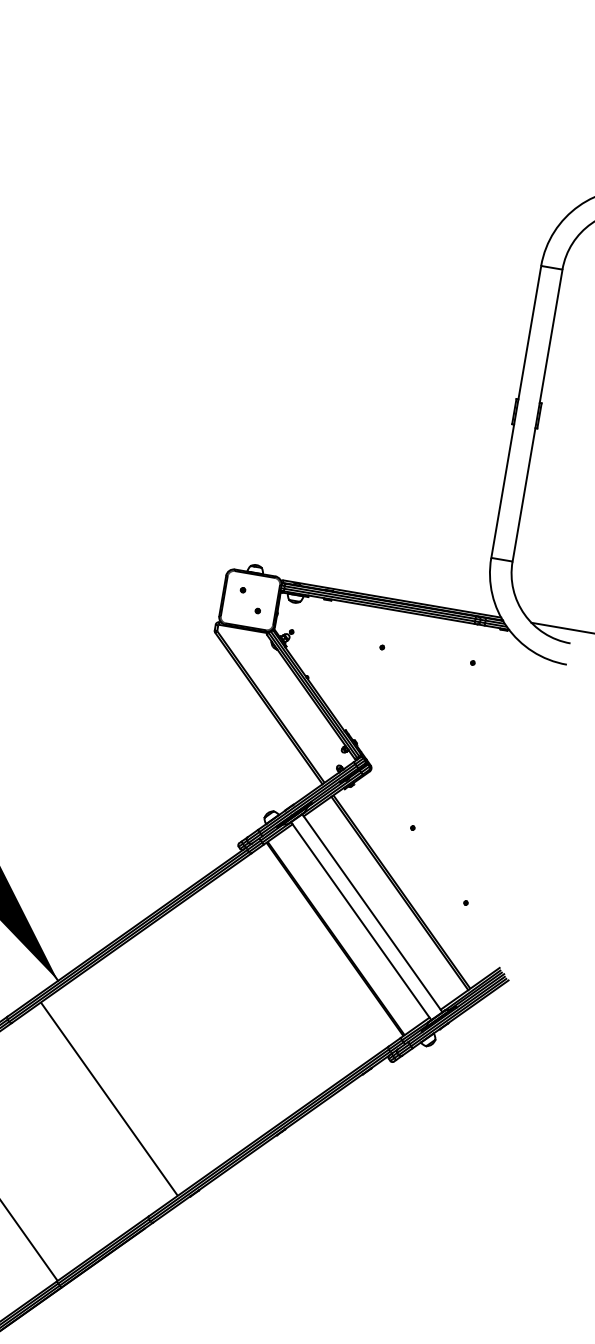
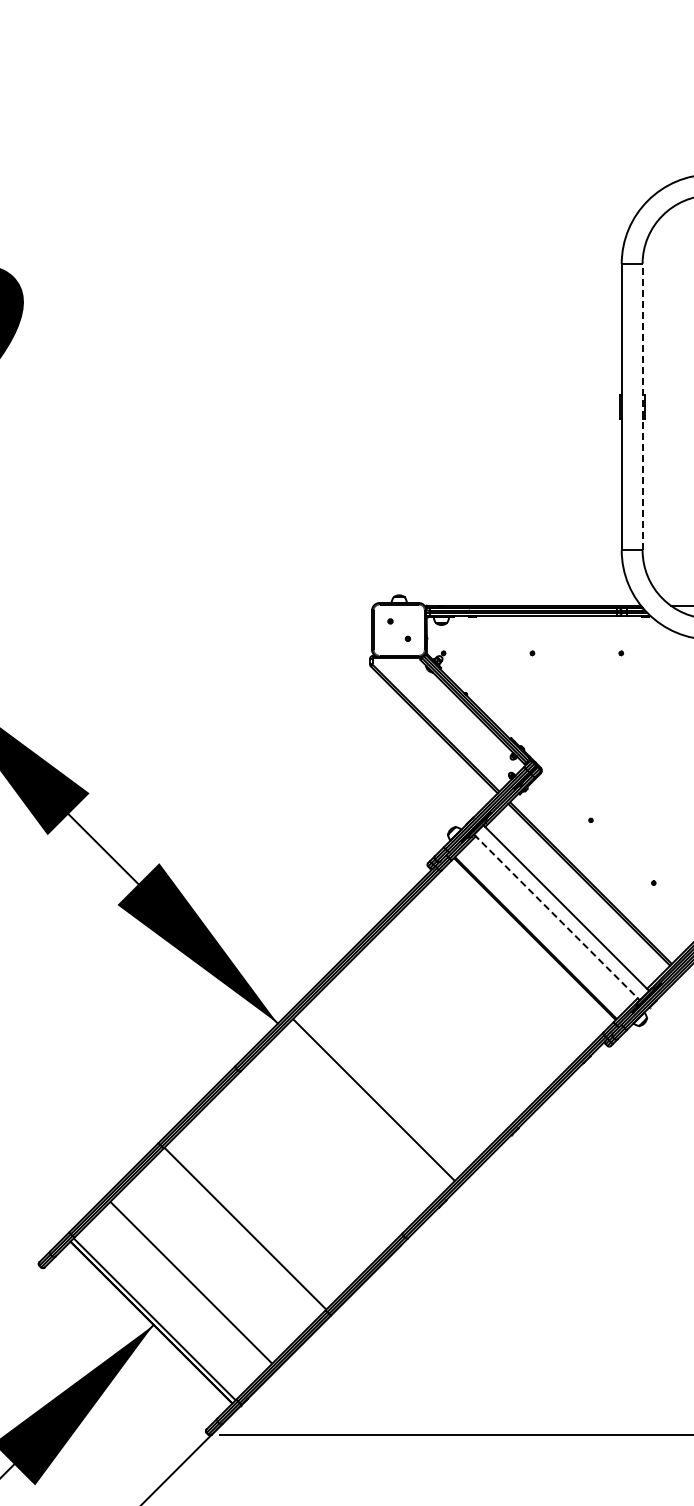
line: (537, 414) -> (642, 406), solid -> dashed
line: (361, 921) -> (557, 917), solid -> dashed
line: (108, 1099) -> (373, 1100), moved

